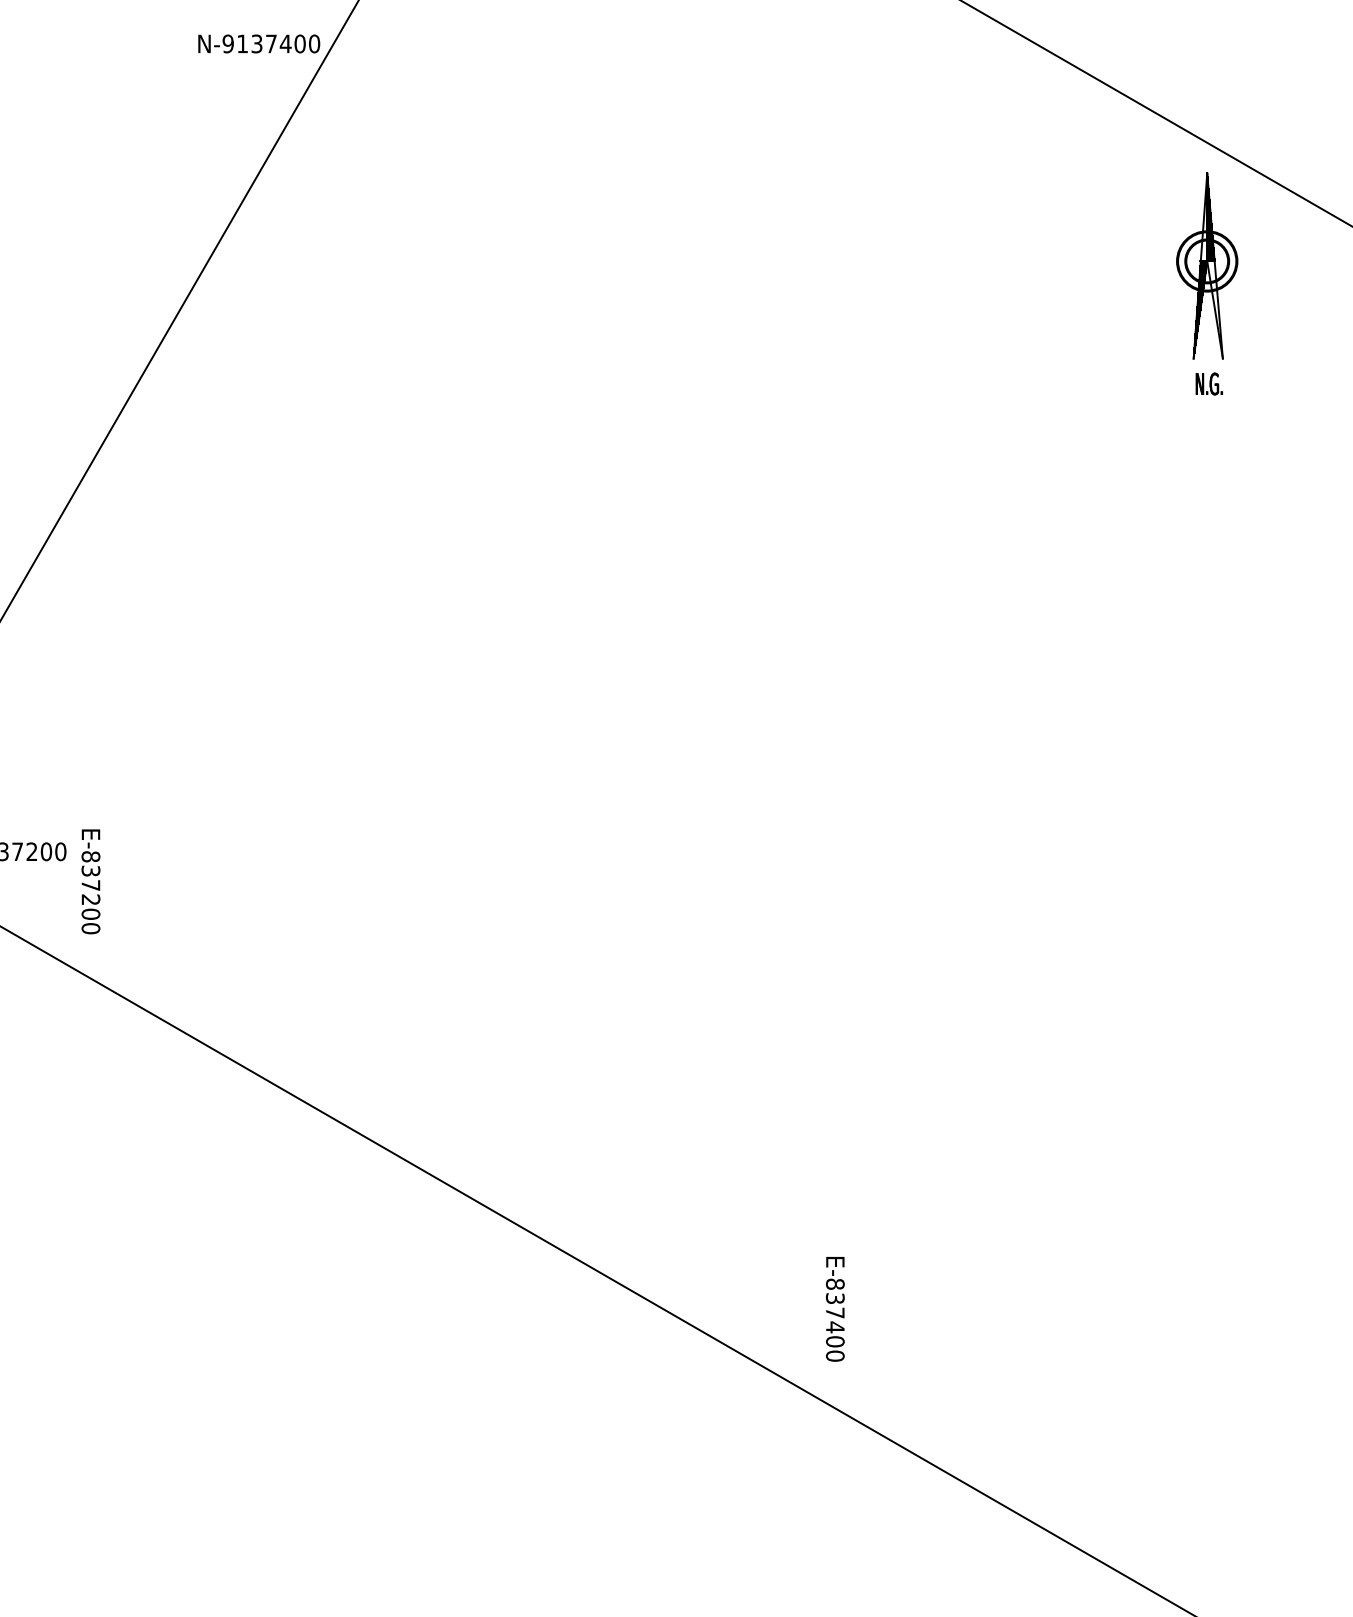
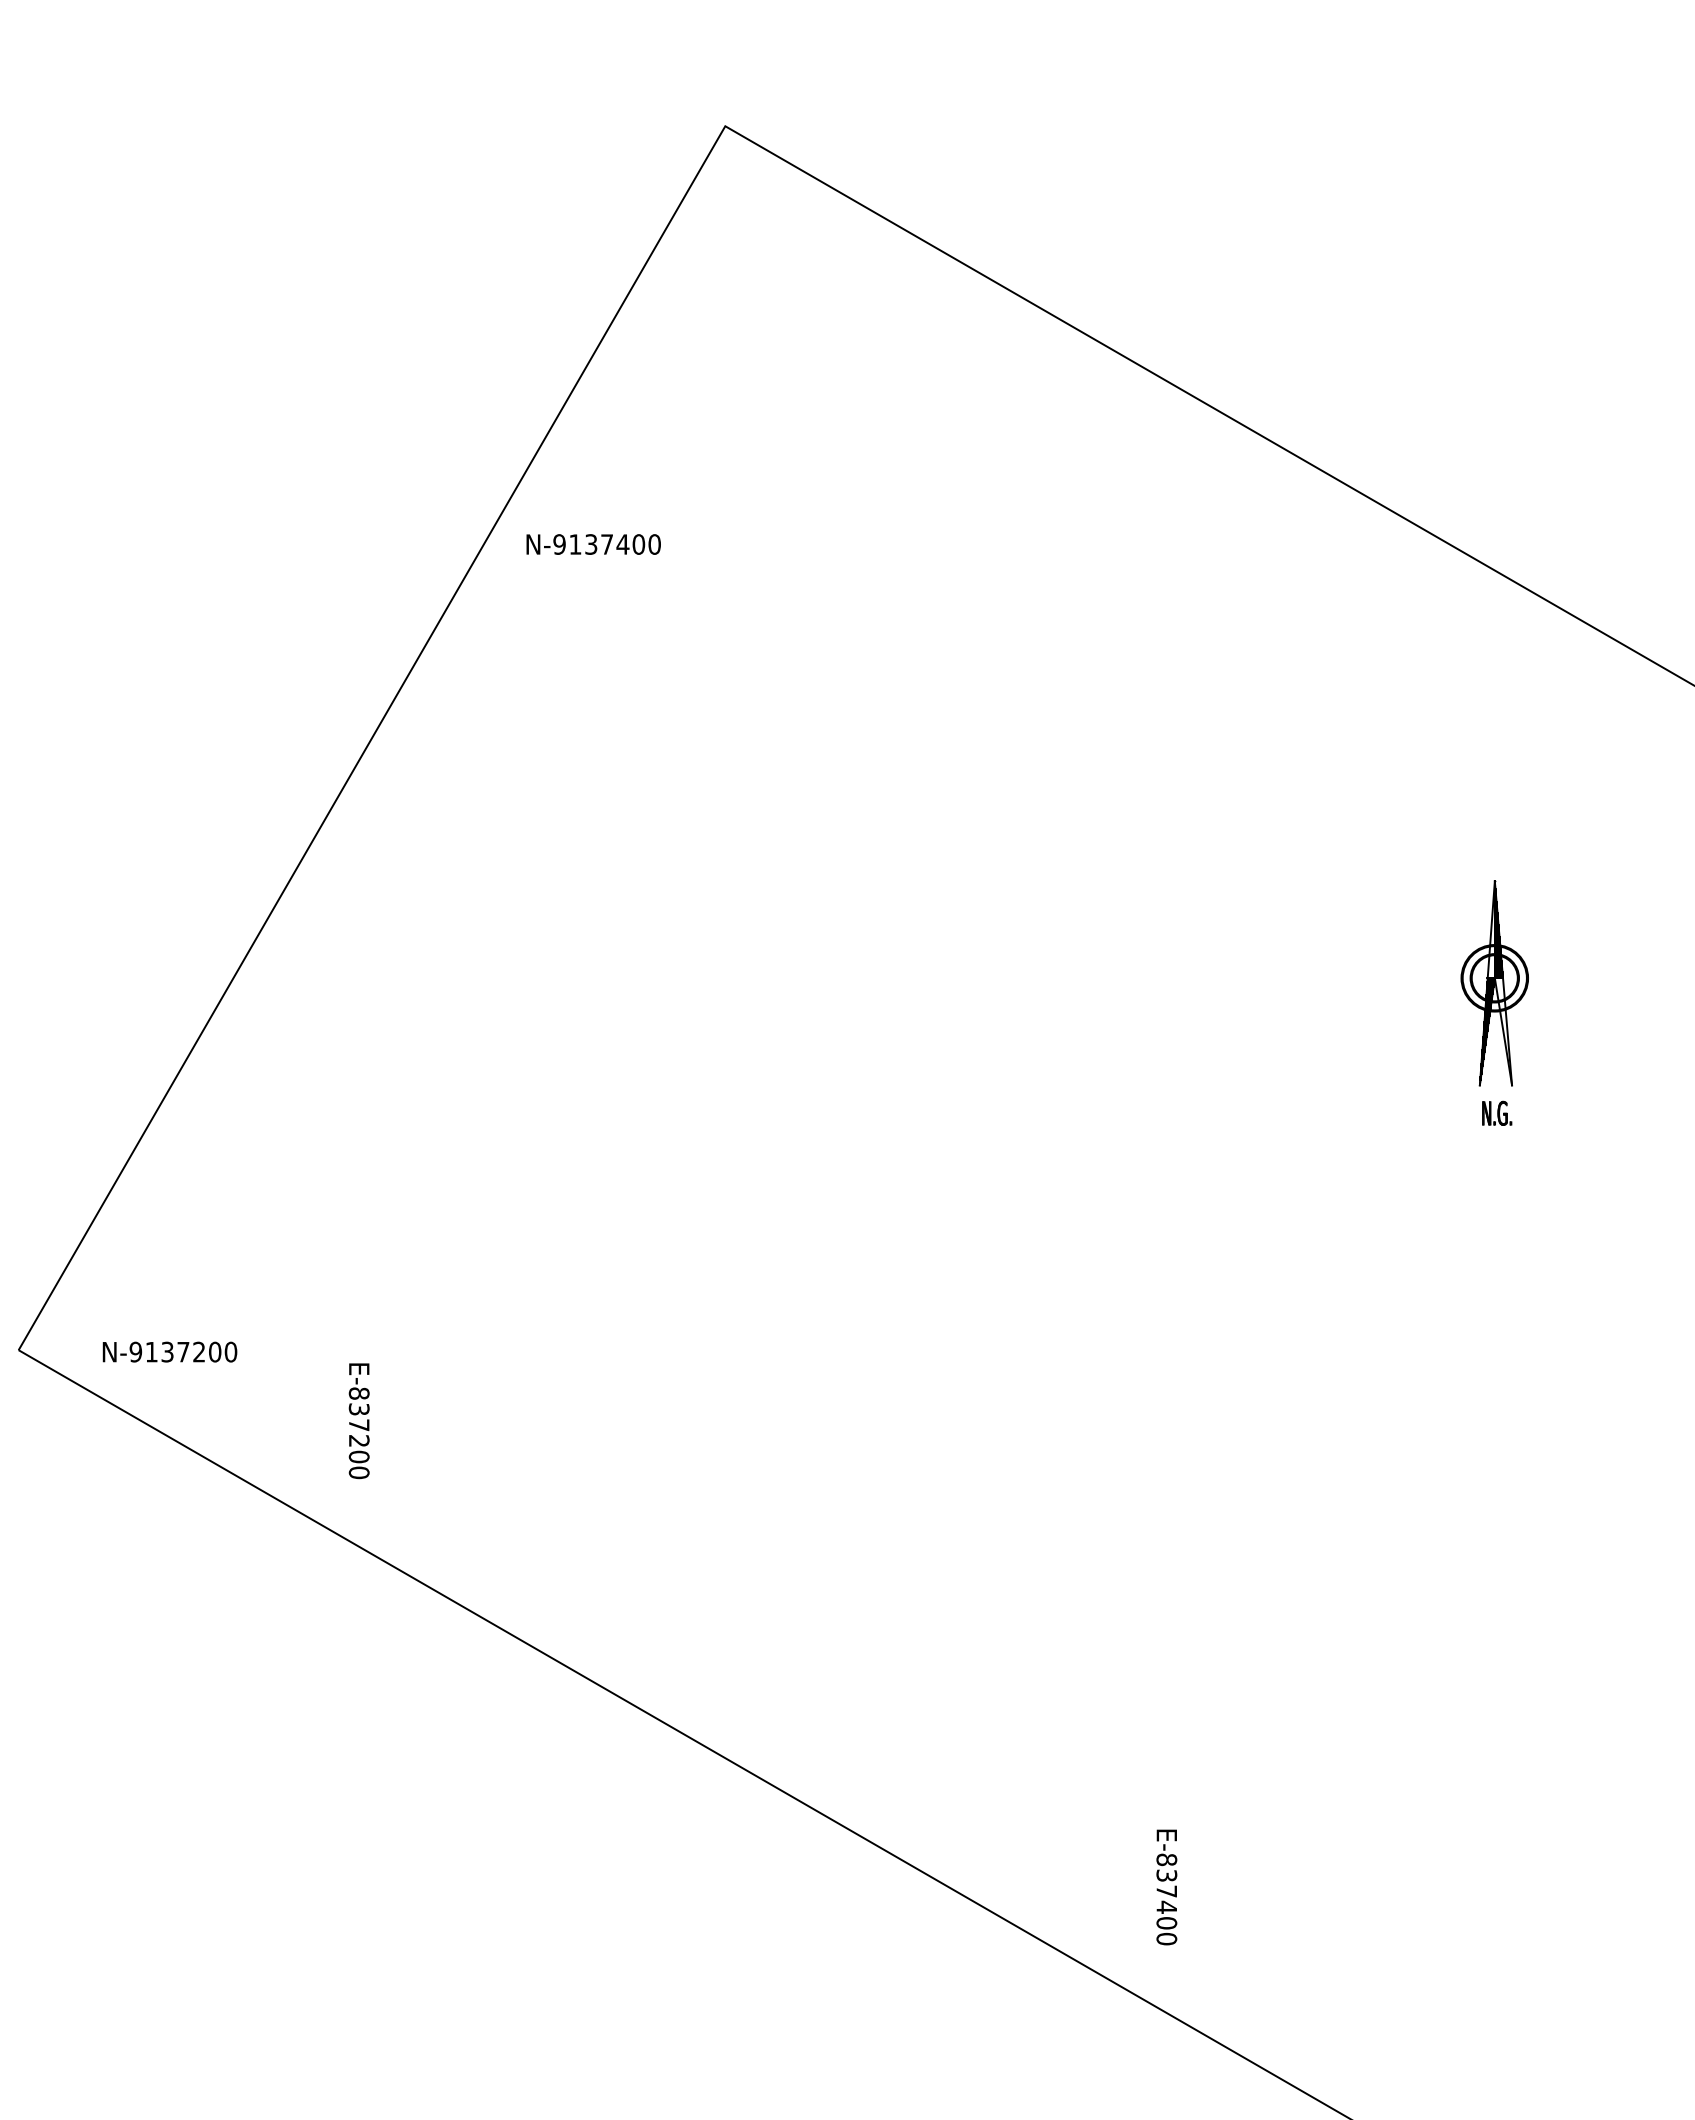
text: (259, 43) -> (593, 544), moved
part: (1206, 283) -> (1494, 1002), moved
text: (90, 882) -> (358, 1421), moved
text: (835, 1309) -> (1166, 1887), moved

